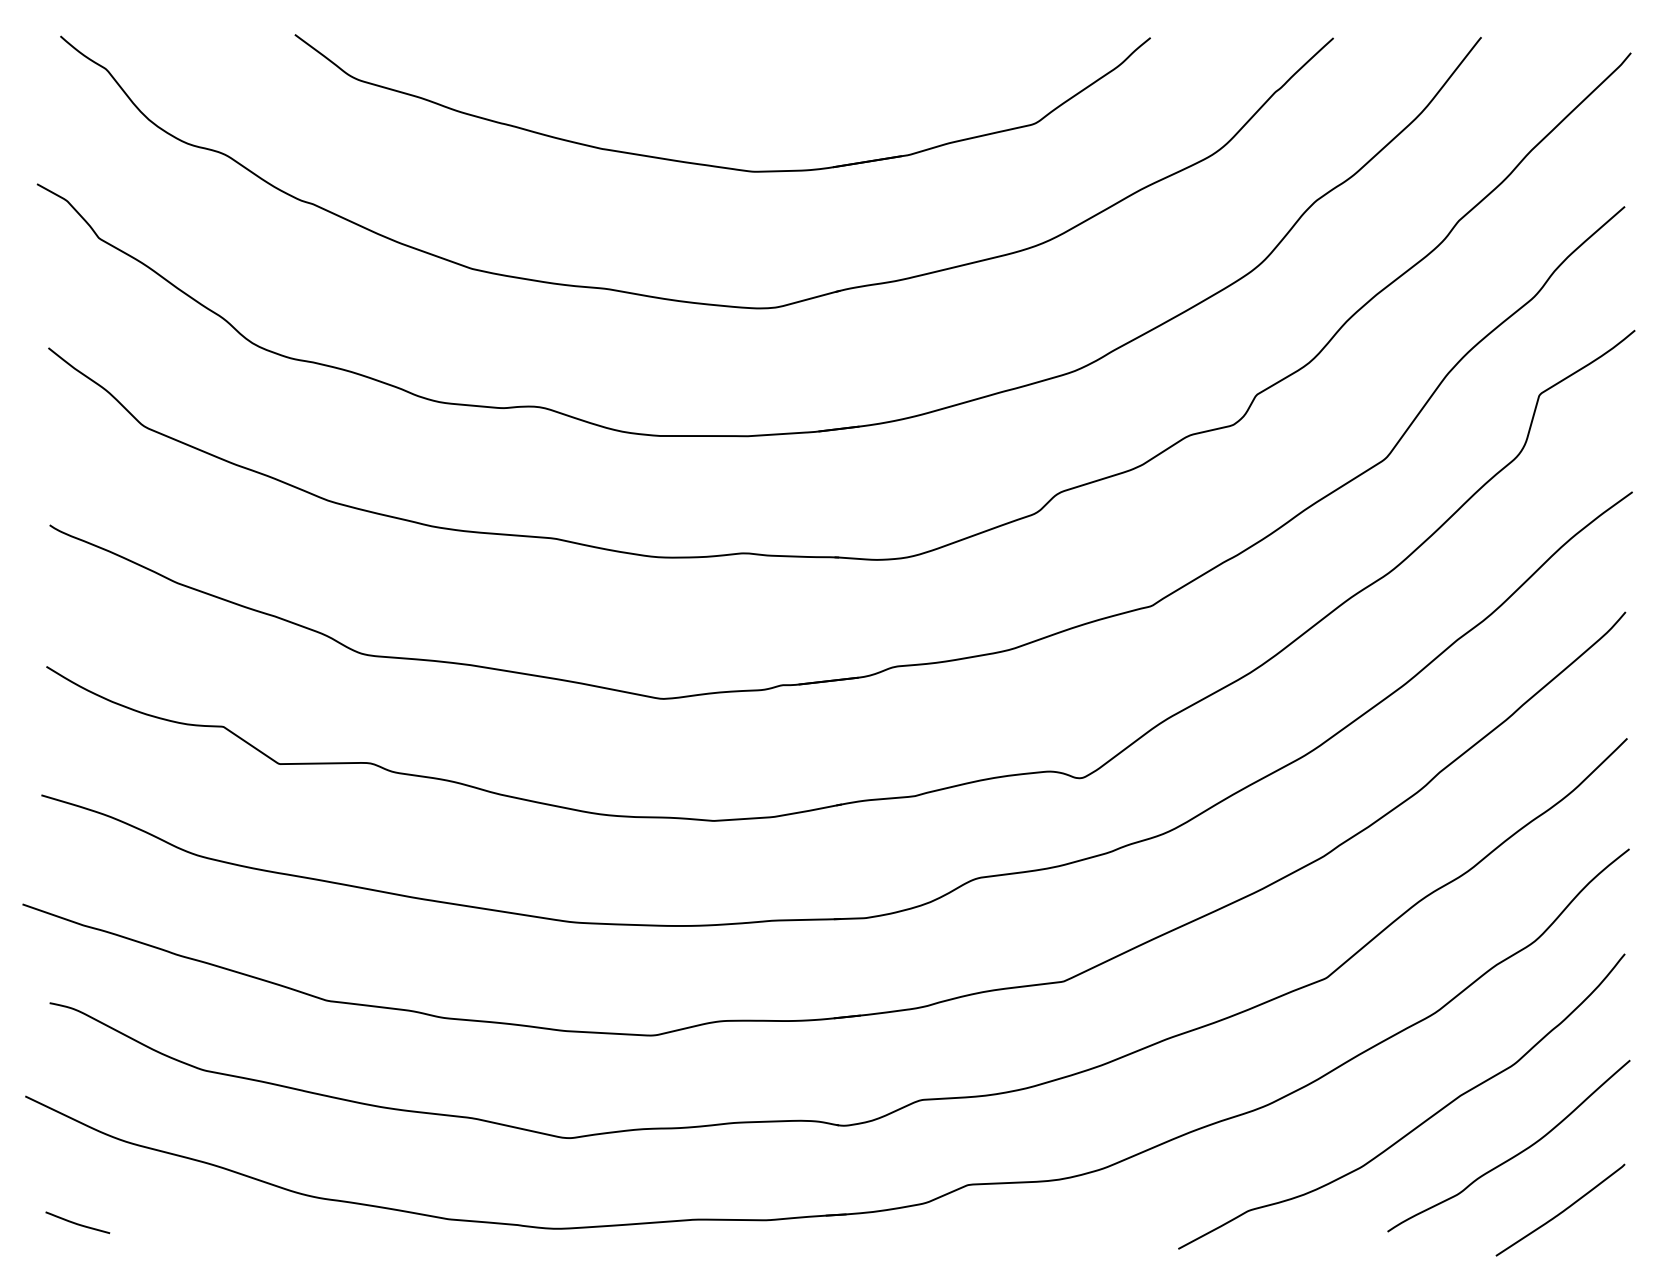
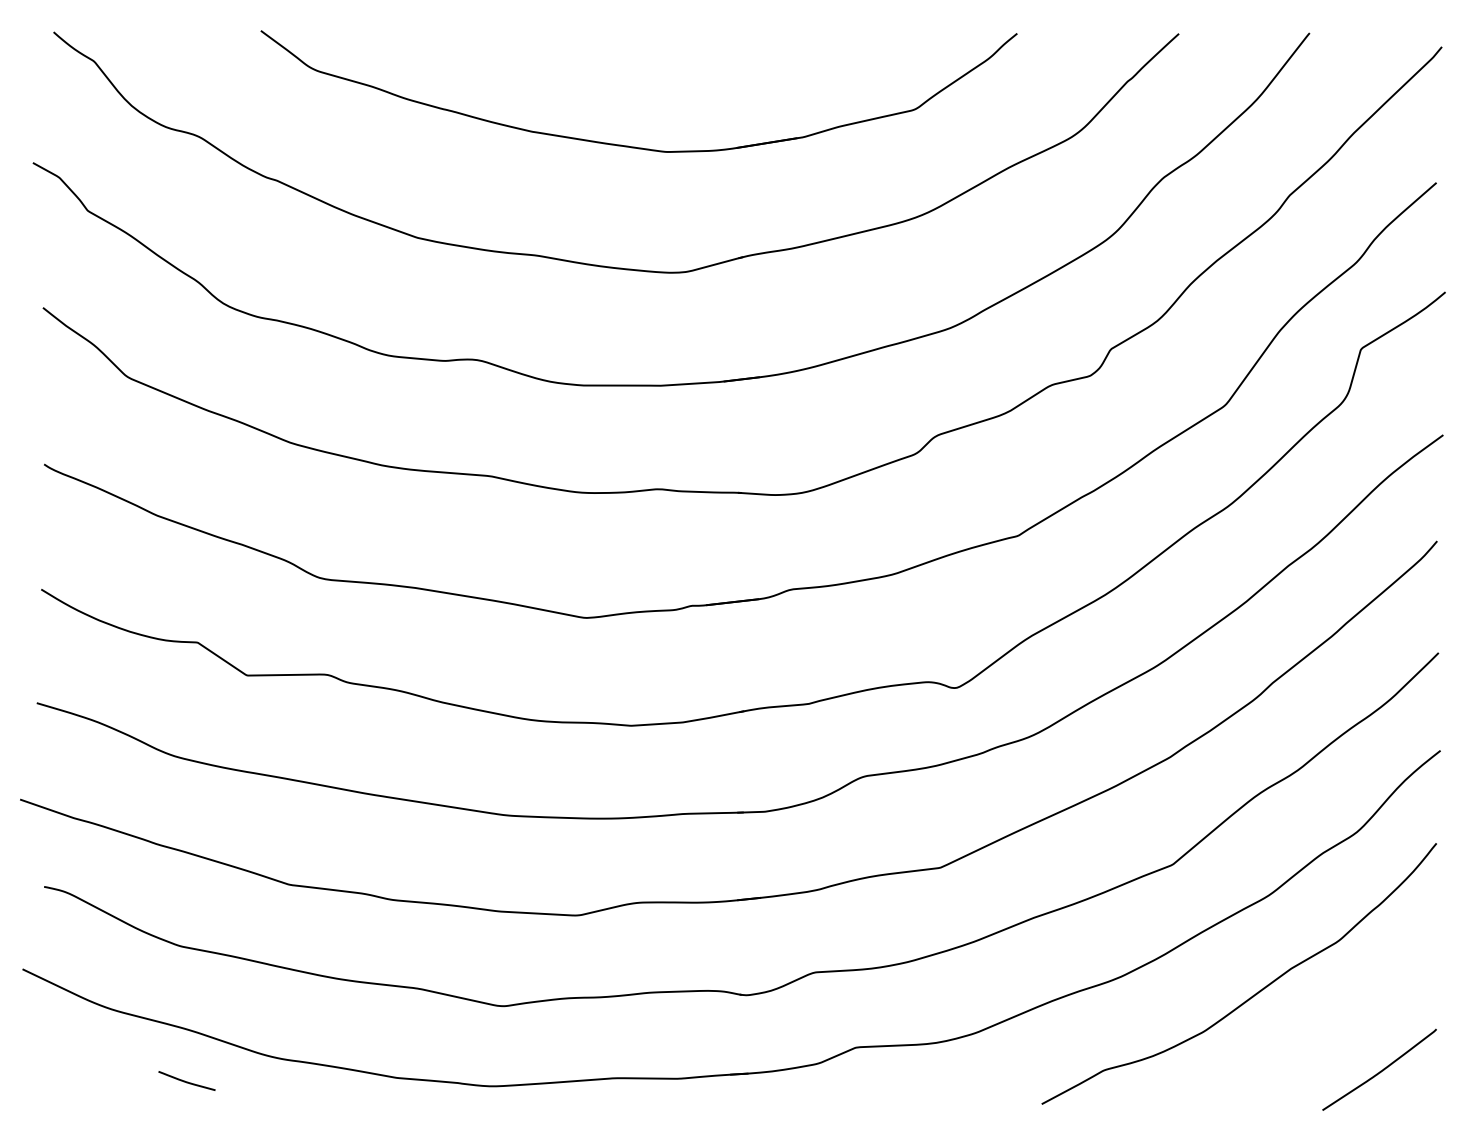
curve: (1514, 1155) -> (1338, 1021), removed
curve: (76, 1222) -> (185, 1080), moved

